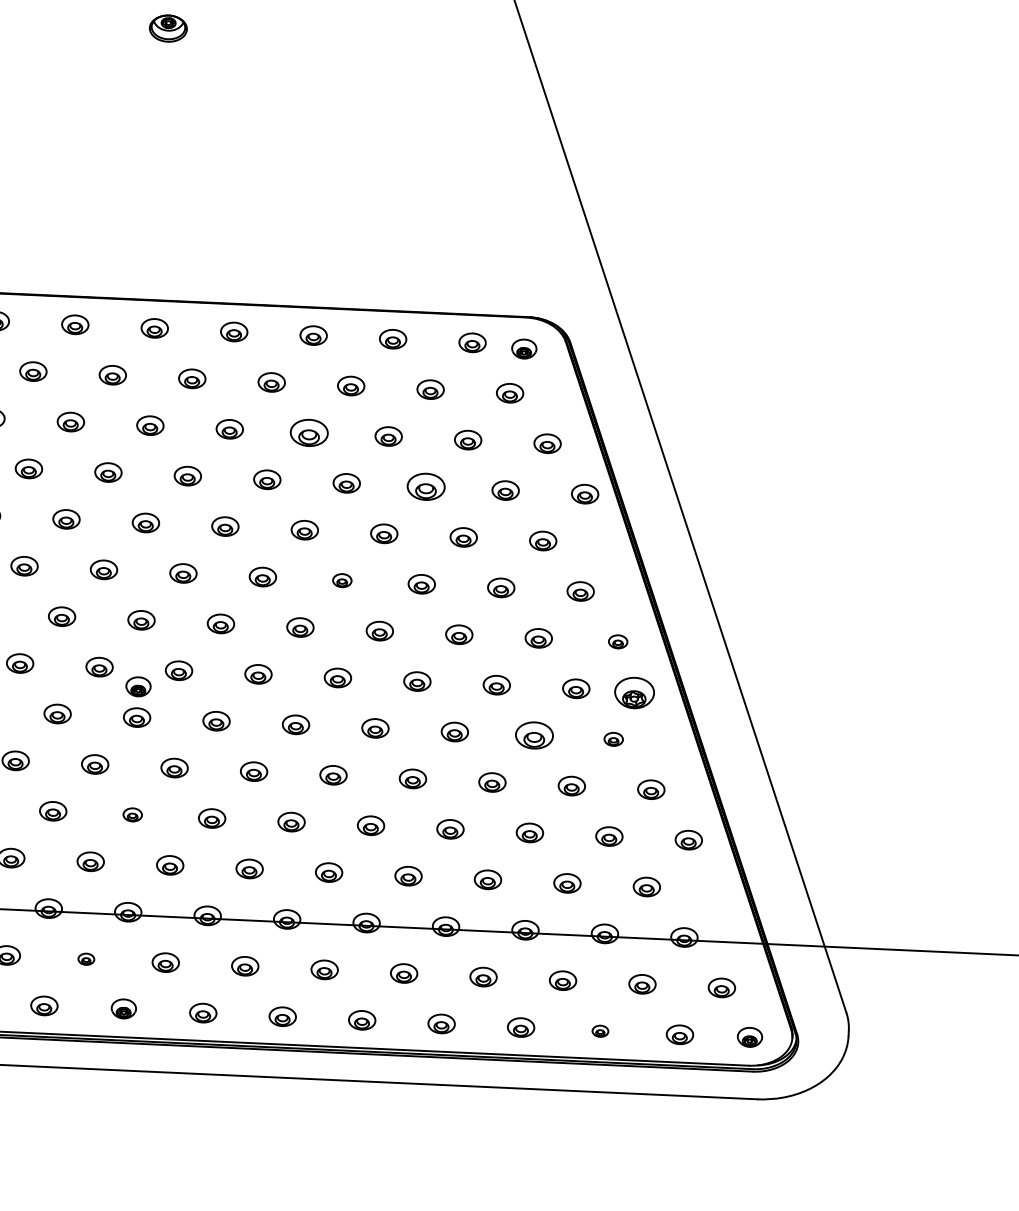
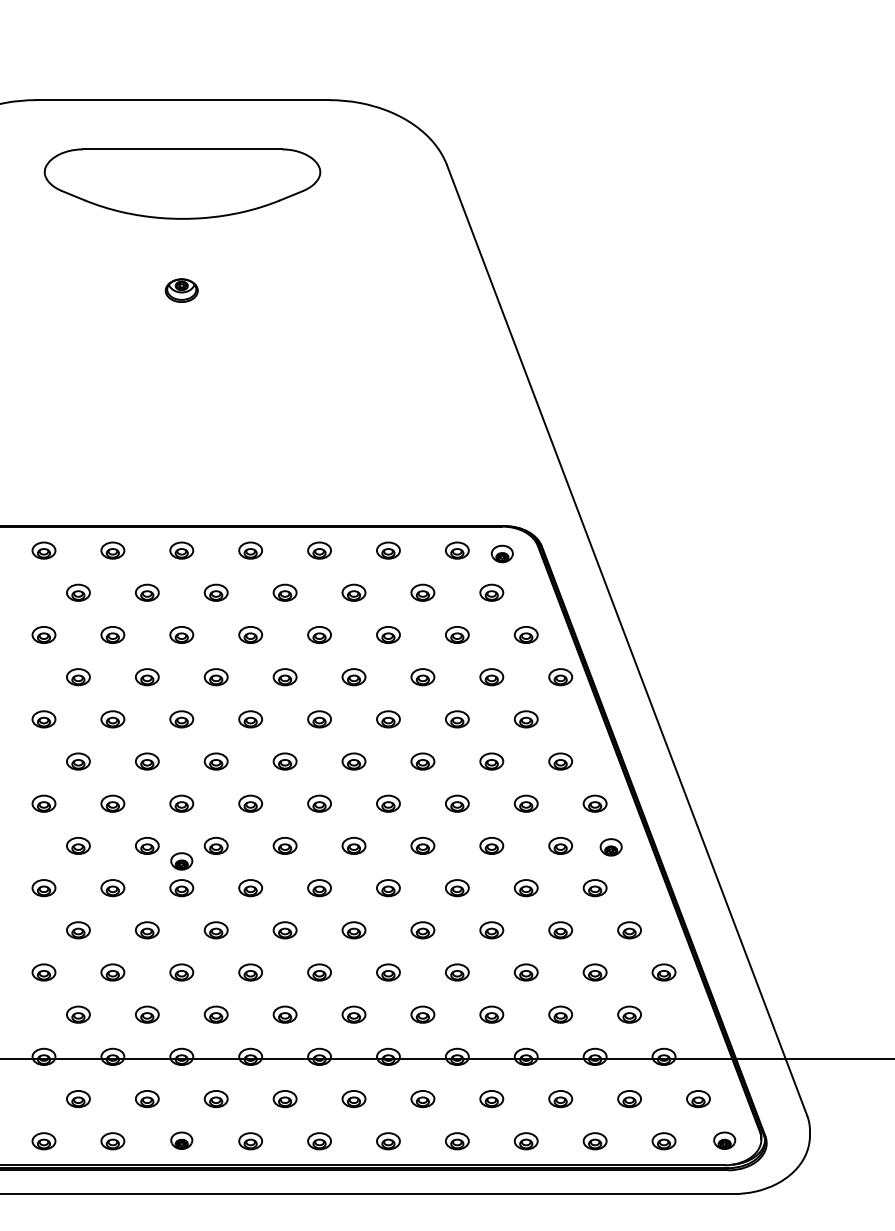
part: (309, 432) -> (319, 634), size x0.71
part: (425, 487) -> (422, 677), size x0.71
part: (341, 580) -> (353, 761), size x1.43
part: (617, 641) -> (594, 803), size x1.43
part: (633, 693) -> (610, 847), size x0.62
part: (533, 736) -> (525, 888), size x0.71
part: (613, 739) -> (594, 888), size x1.43
part: (132, 814) -> (181, 972), size x1.43
part: (86, 959) -> (147, 1099), size x1.67
part: (599, 1031) -> (594, 1141), size x1.67

